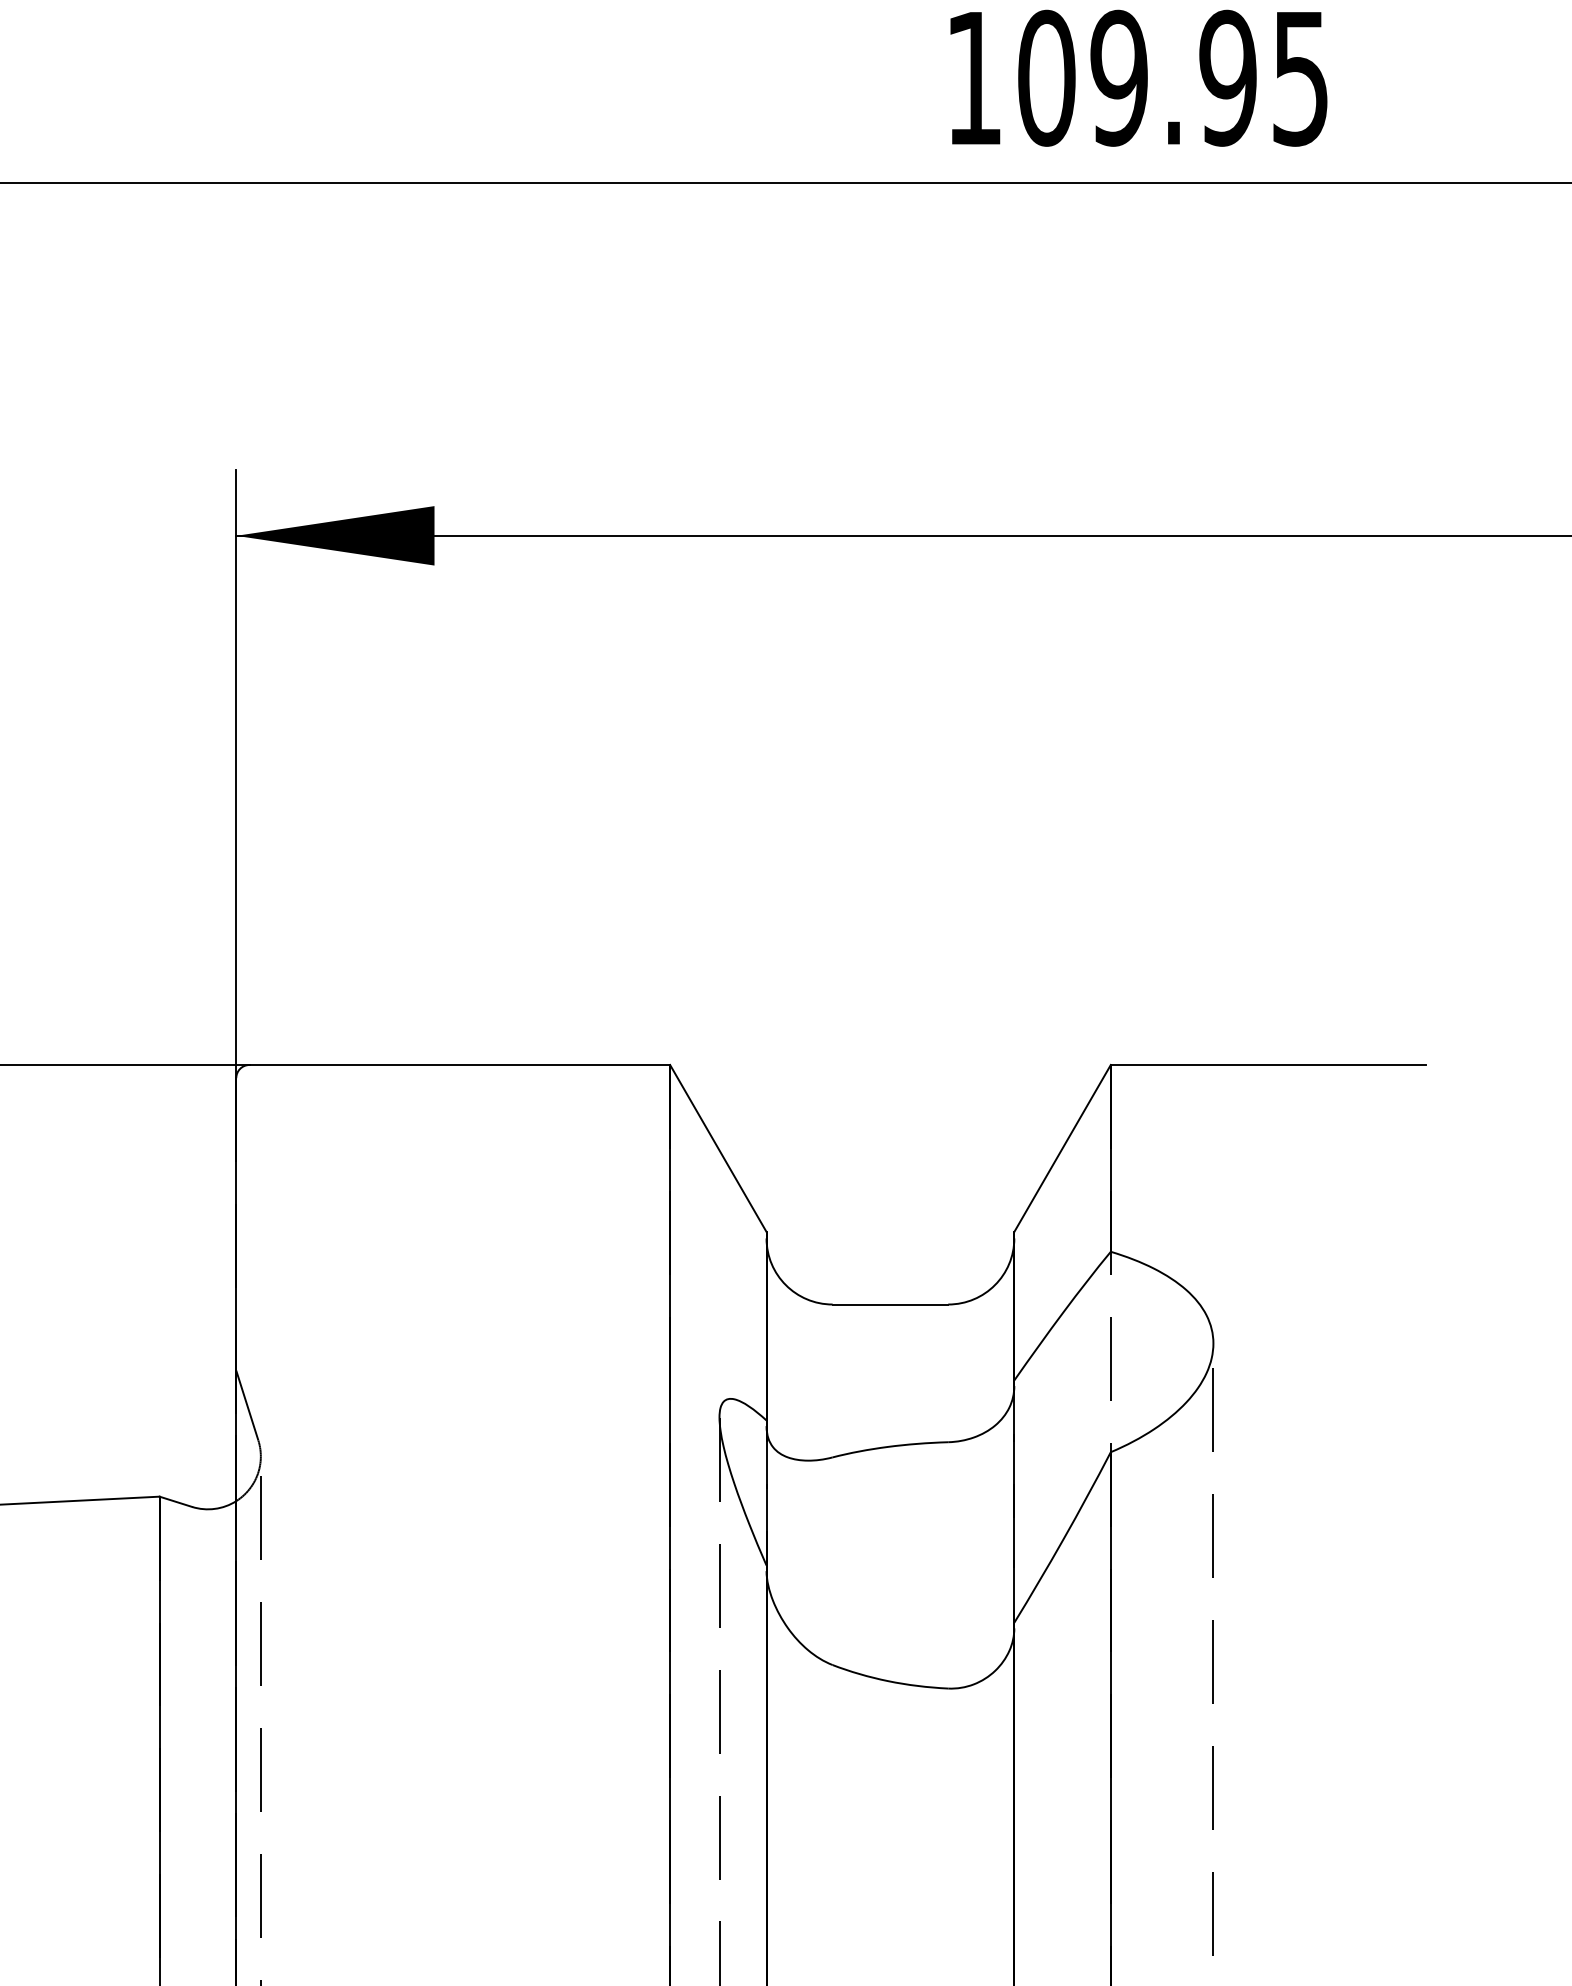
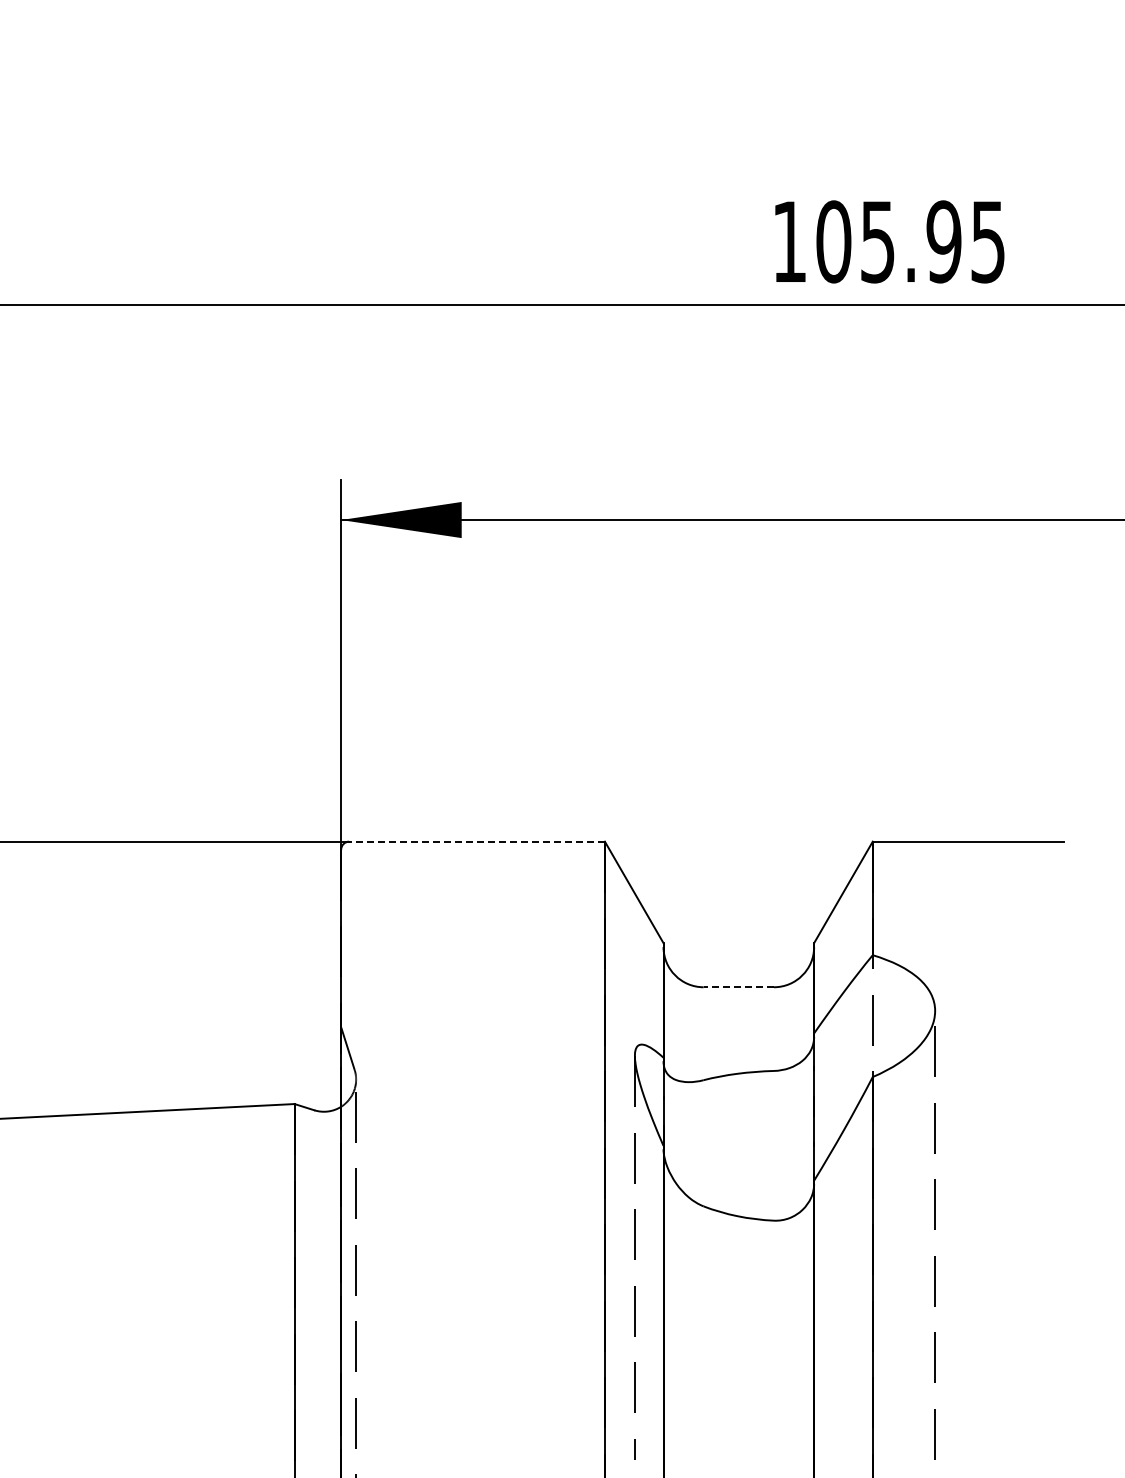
text: (1118, 77) -> (877, 241), 109.95 -> 105.95
line: (460, 1064) -> (477, 841), solid -> dashed
line: (889, 1304) -> (738, 987), solid -> dashed

